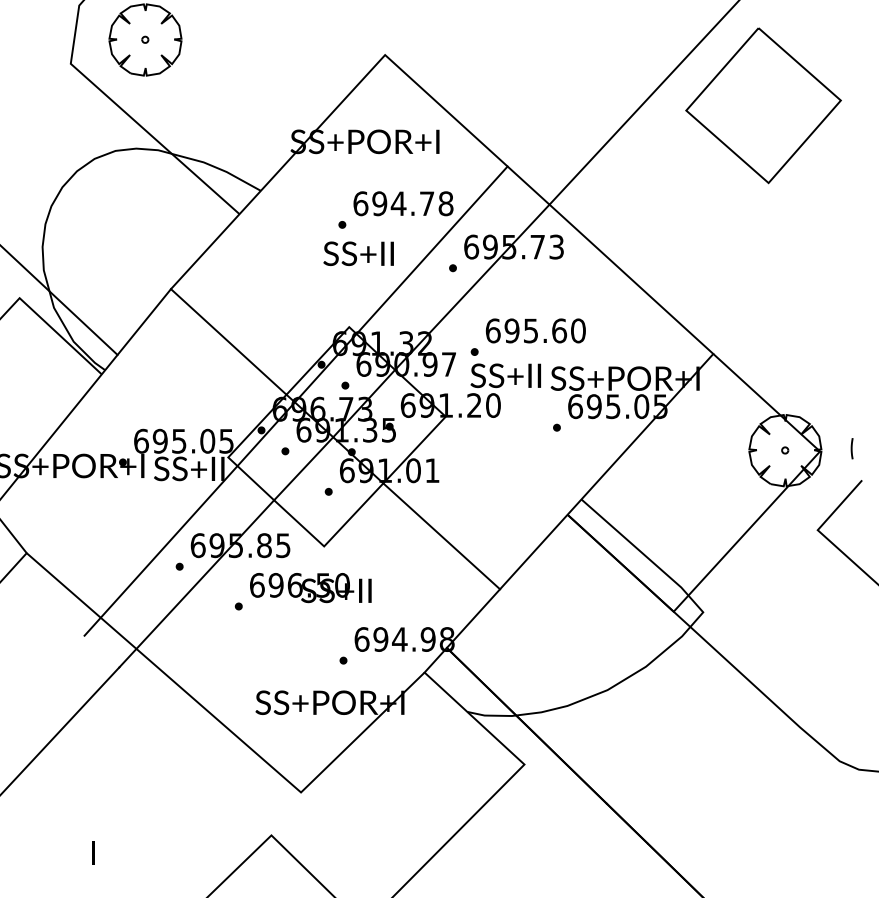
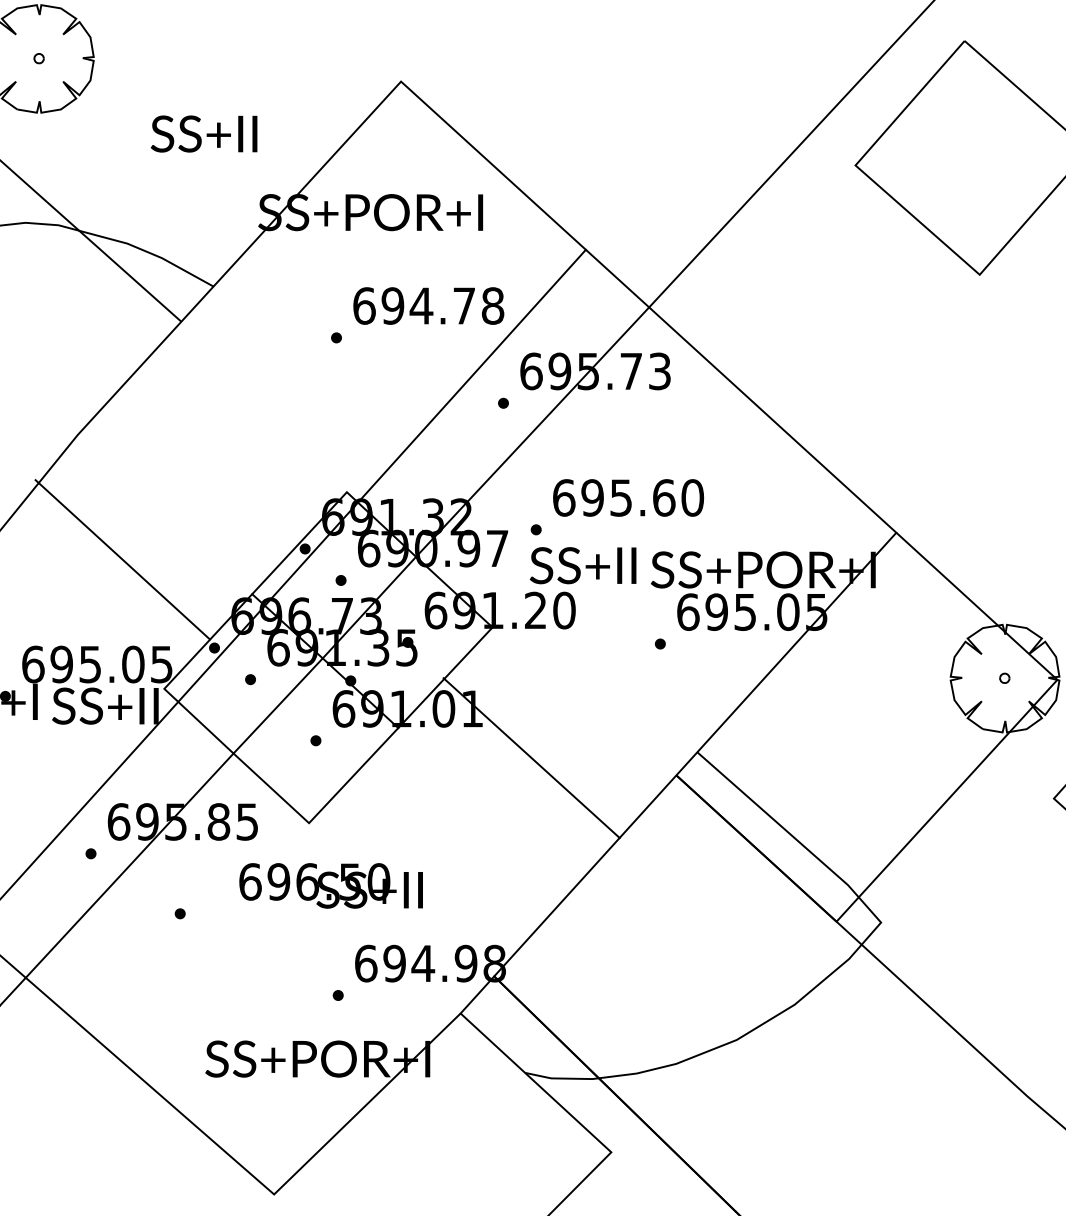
text: (358, 253) -> (203, 133), moved
line: (228, 341) -> (122, 559), moved
line: (441, 536) -> (531, 758), moved
text: (310, 588) -> (330, 886), moved

